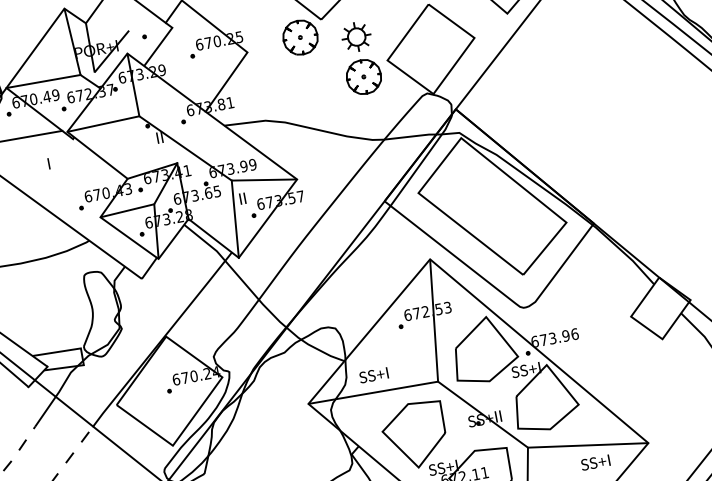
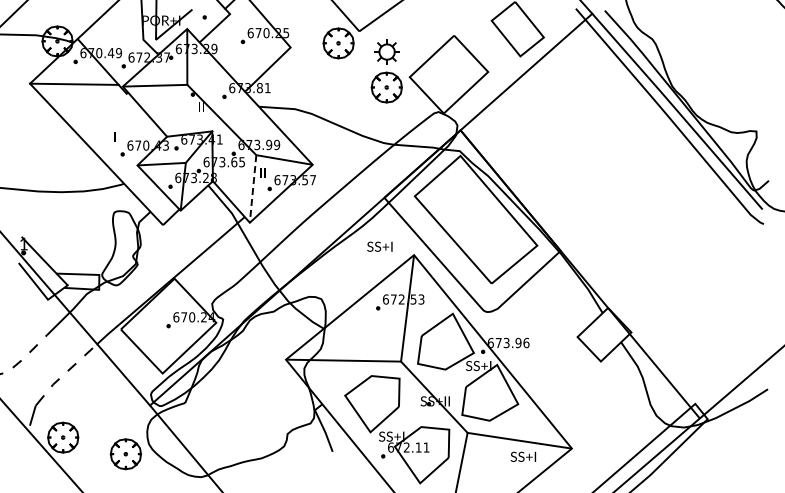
line: (43, 80) -> (110, 38), removed
text: (48, 163) -> (114, 136), moved
line: (235, 218) -> (253, 188), solid -> dashed
text: (373, 375) -> (379, 246), moved

